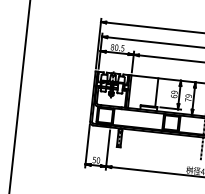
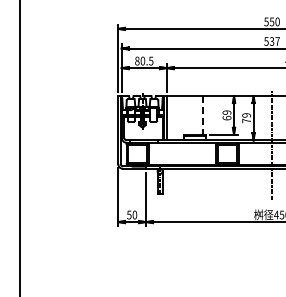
line: (156, 92) -> (203, 115), solid -> dashed

